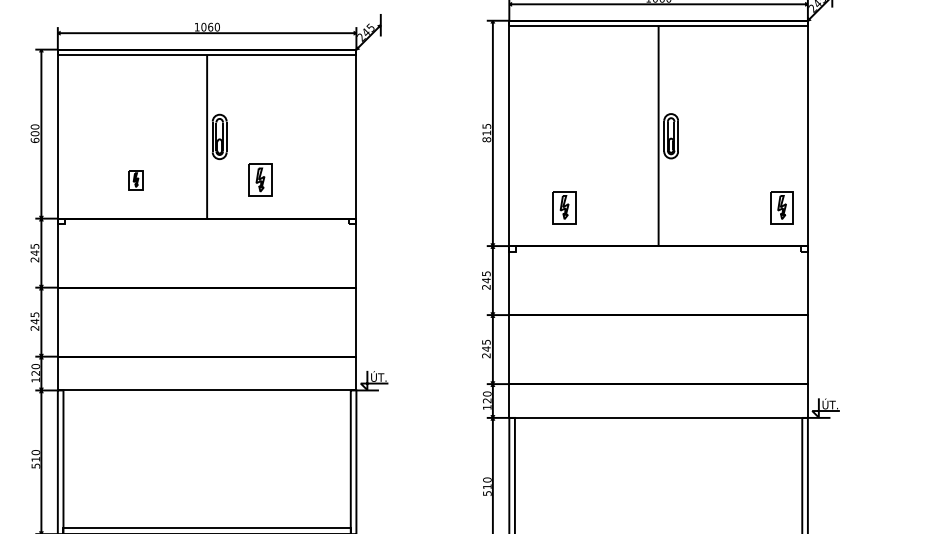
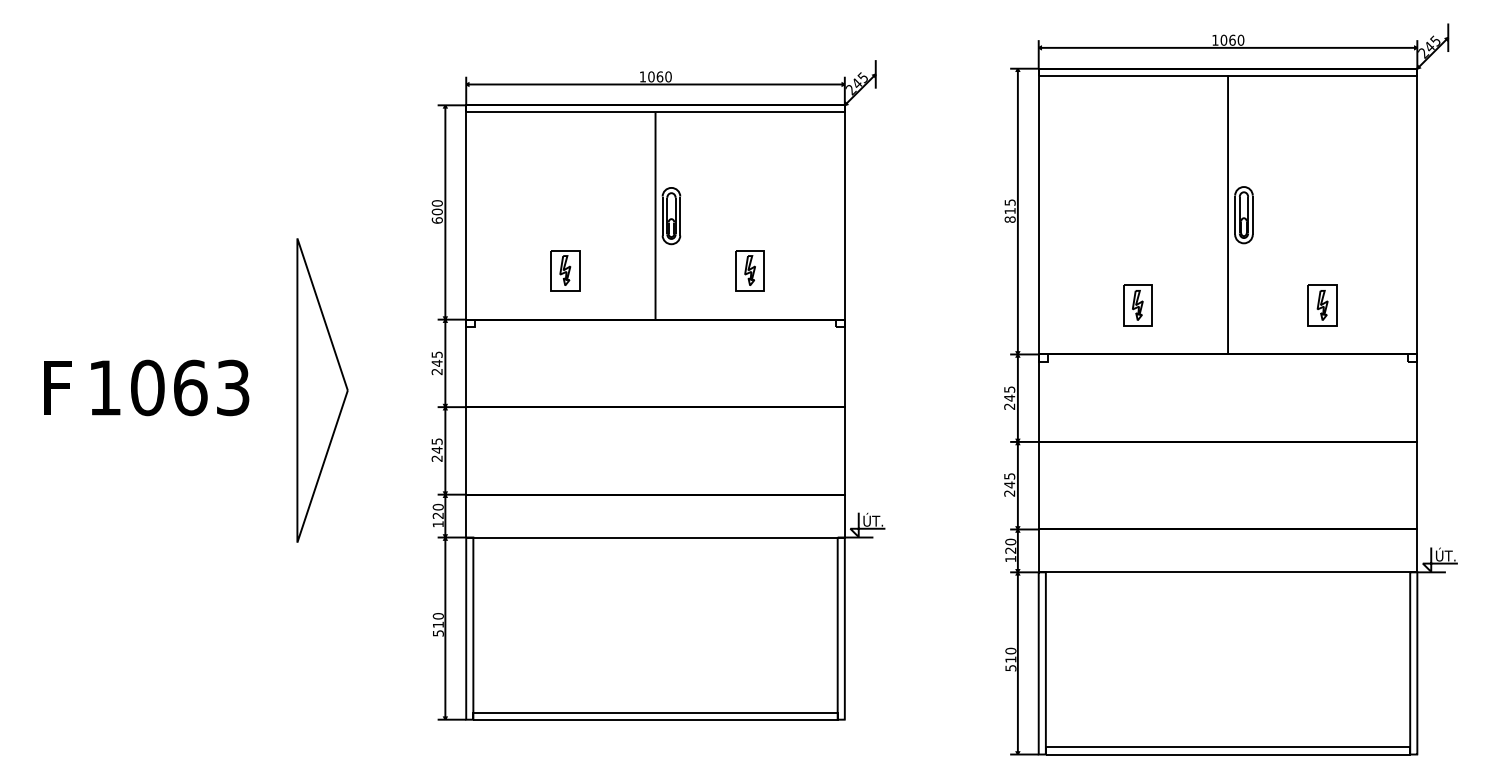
part: (136, 179) -> (565, 270), size x1.67
part: (259, 179) -> (749, 270), moved
part: (564, 207) -> (1137, 305), moved
part: (782, 207) -> (1322, 305), moved

